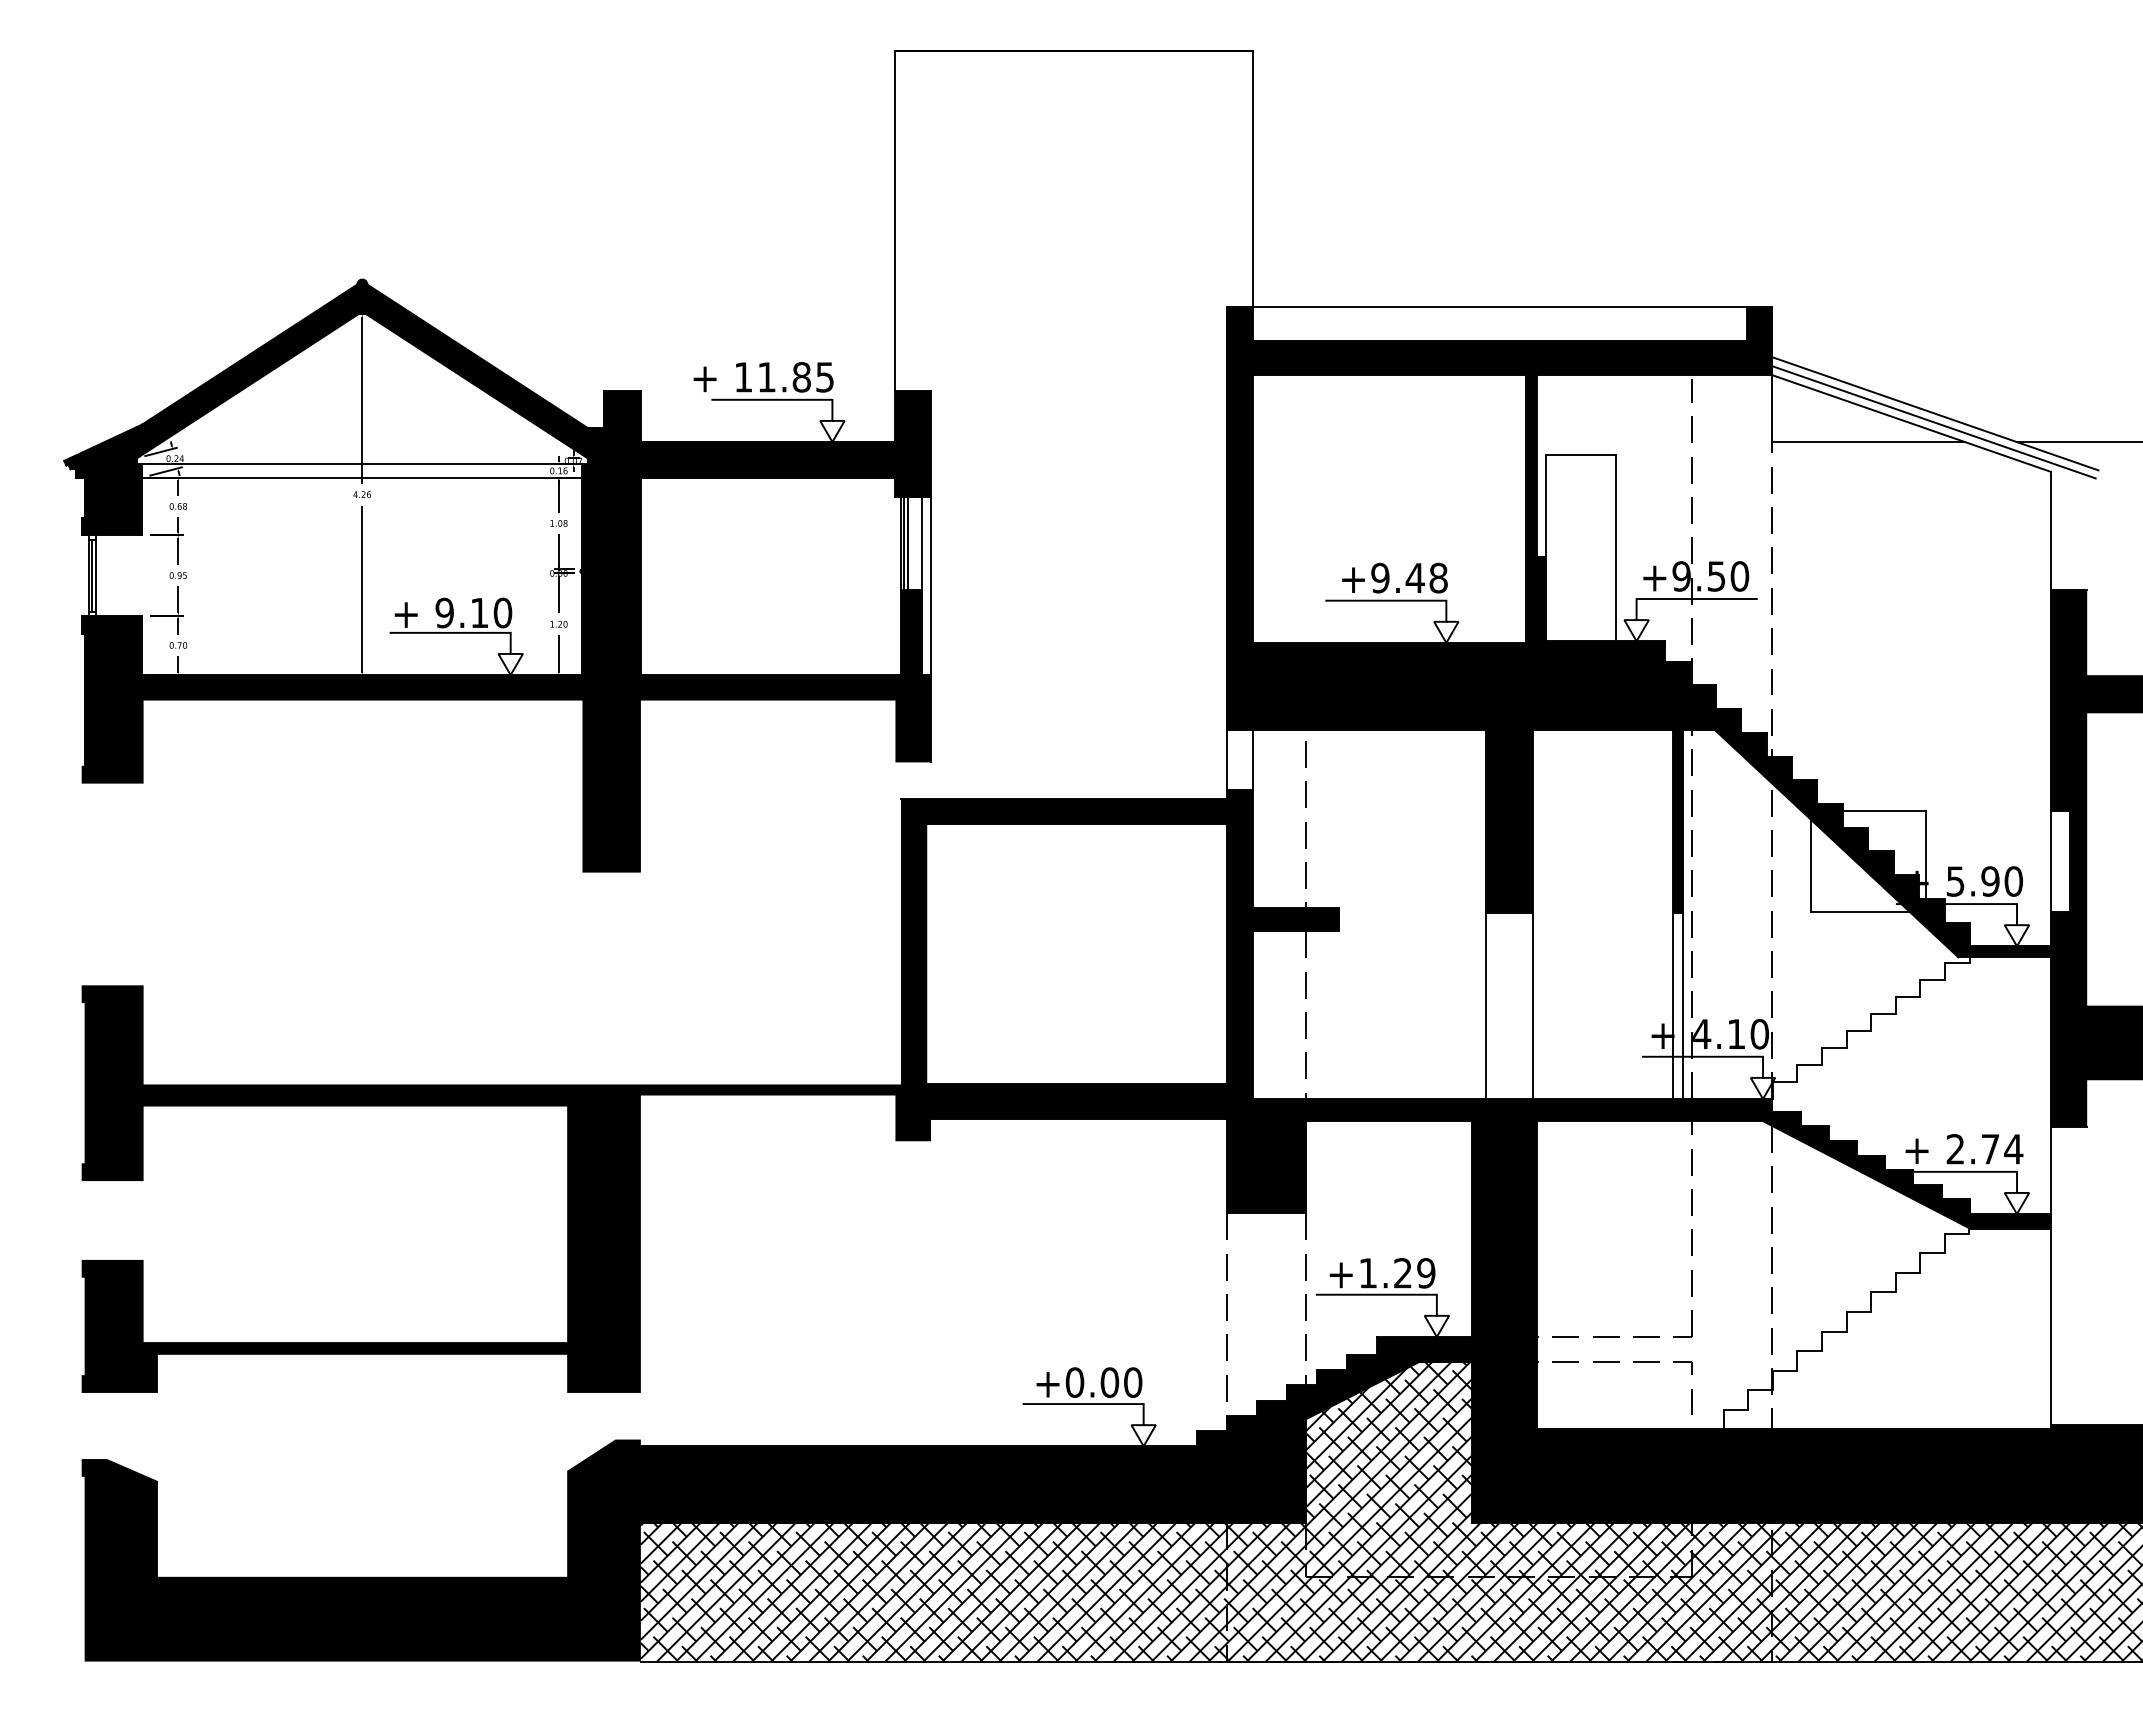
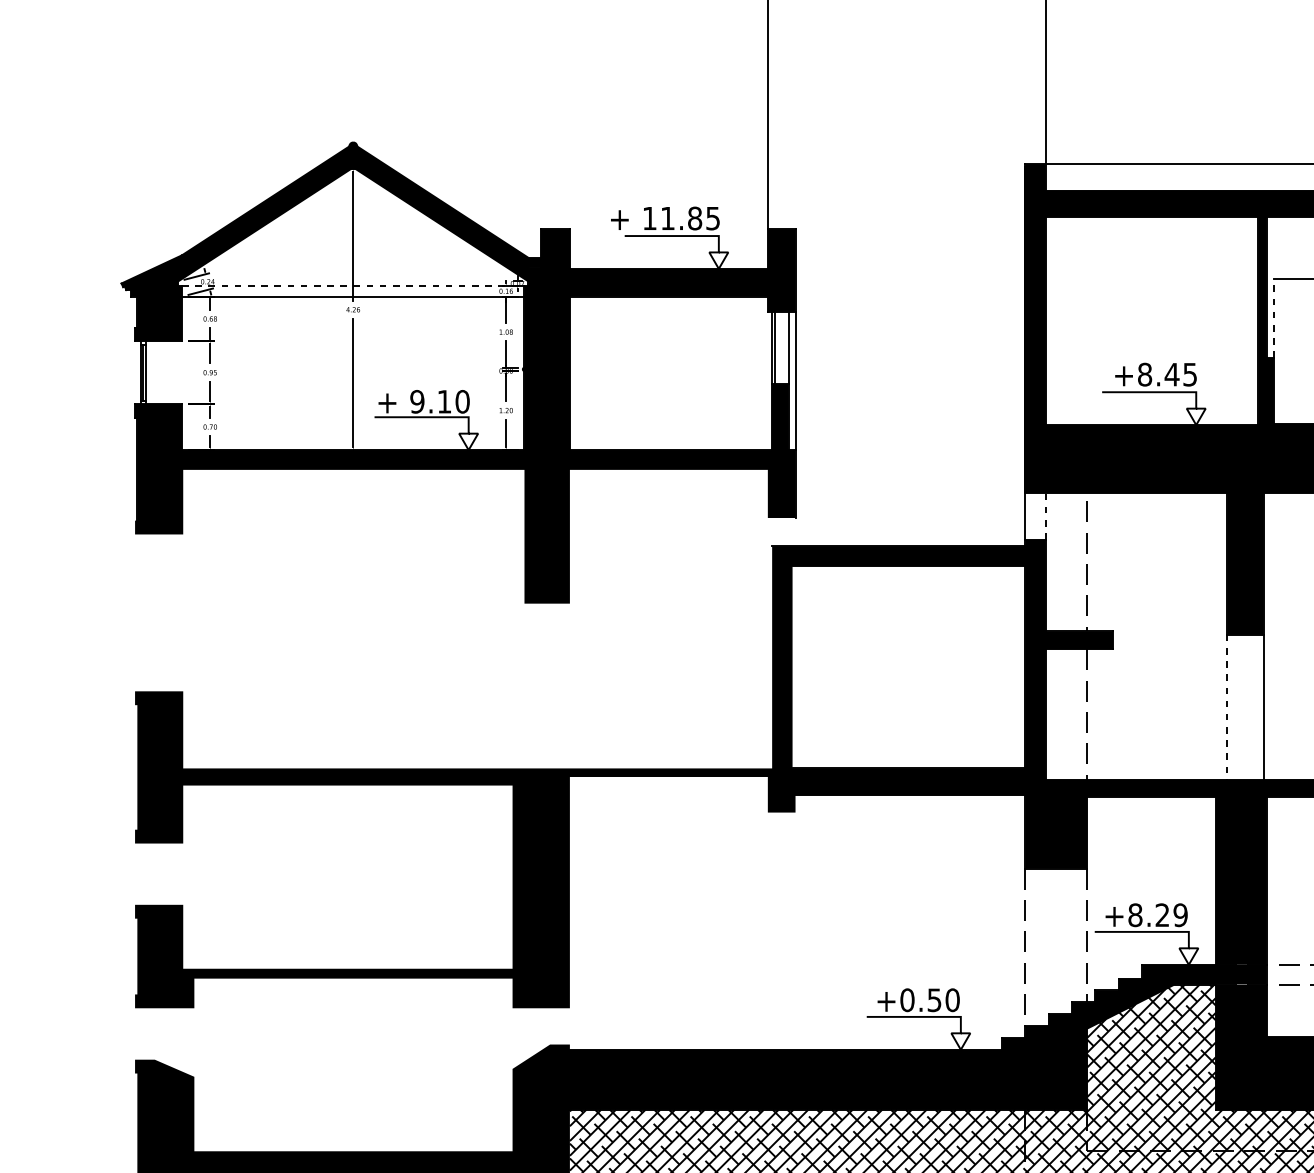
line: (362, 464) -> (353, 286), solid -> dashed
line: (1546, 505) -> (1274, 318), solid -> dashed
line: (907, 543) -> (777, 347), removed
text: (1409, 577) -> (1167, 374), +9.48 -> +8.45
line: (1252, 760) -> (1045, 516), solid -> dashed
line: (1486, 1006) -> (1227, 707), solid -> dashed
text: (1368, 1273) -> (1135, 915), +1.29 -> +8.29
text: (1109, 1382) -> (934, 1000), +0.00 -> +0.50

